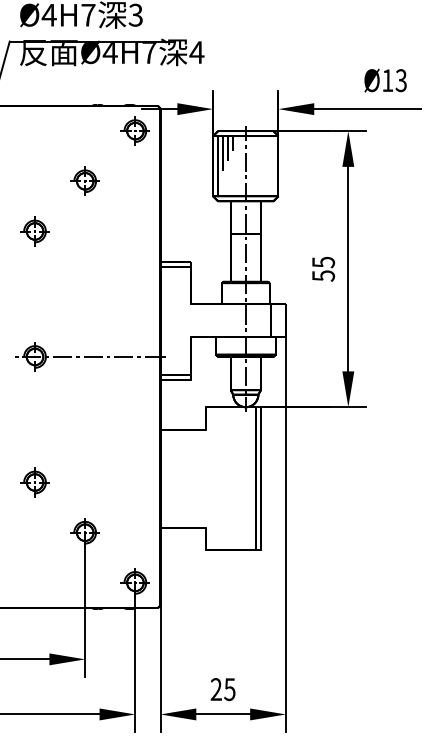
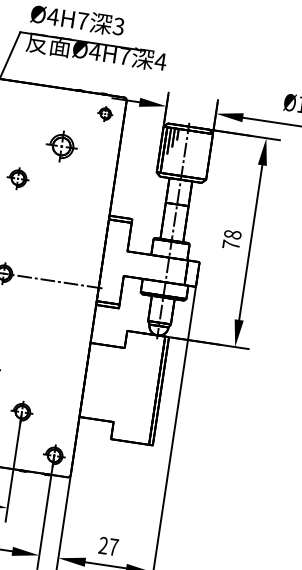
part: (134, 130) -> (104, 113), size x0.7
part: (84, 180) -> (61, 145), size x1.4
text: (323, 268) -> (232, 239), 55 -> 78
text: (229, 689) -> (113, 547), 25 -> 27

